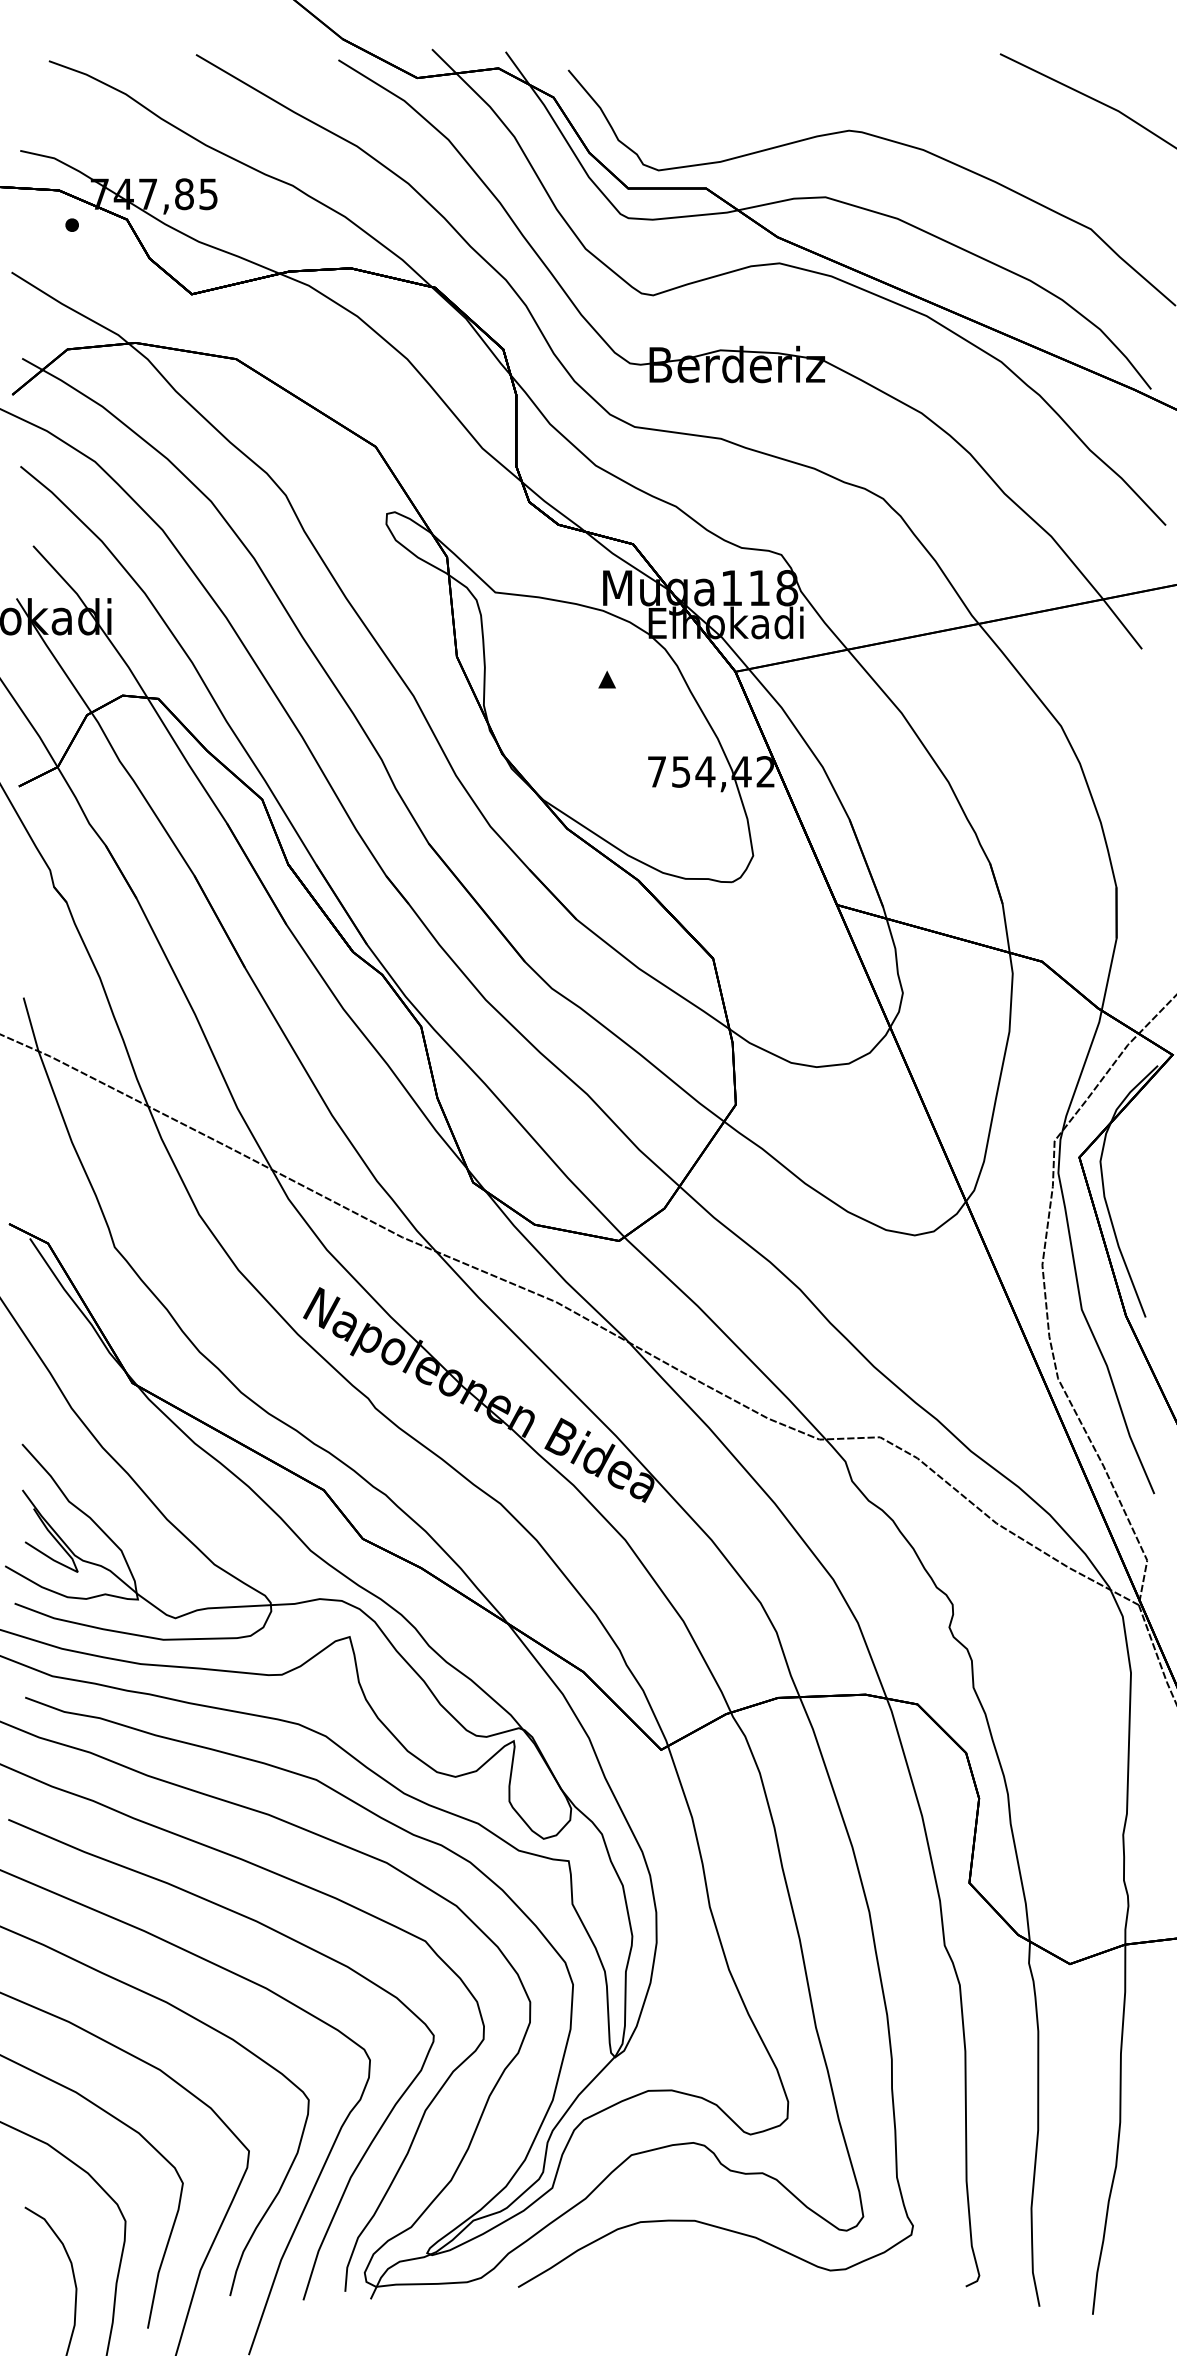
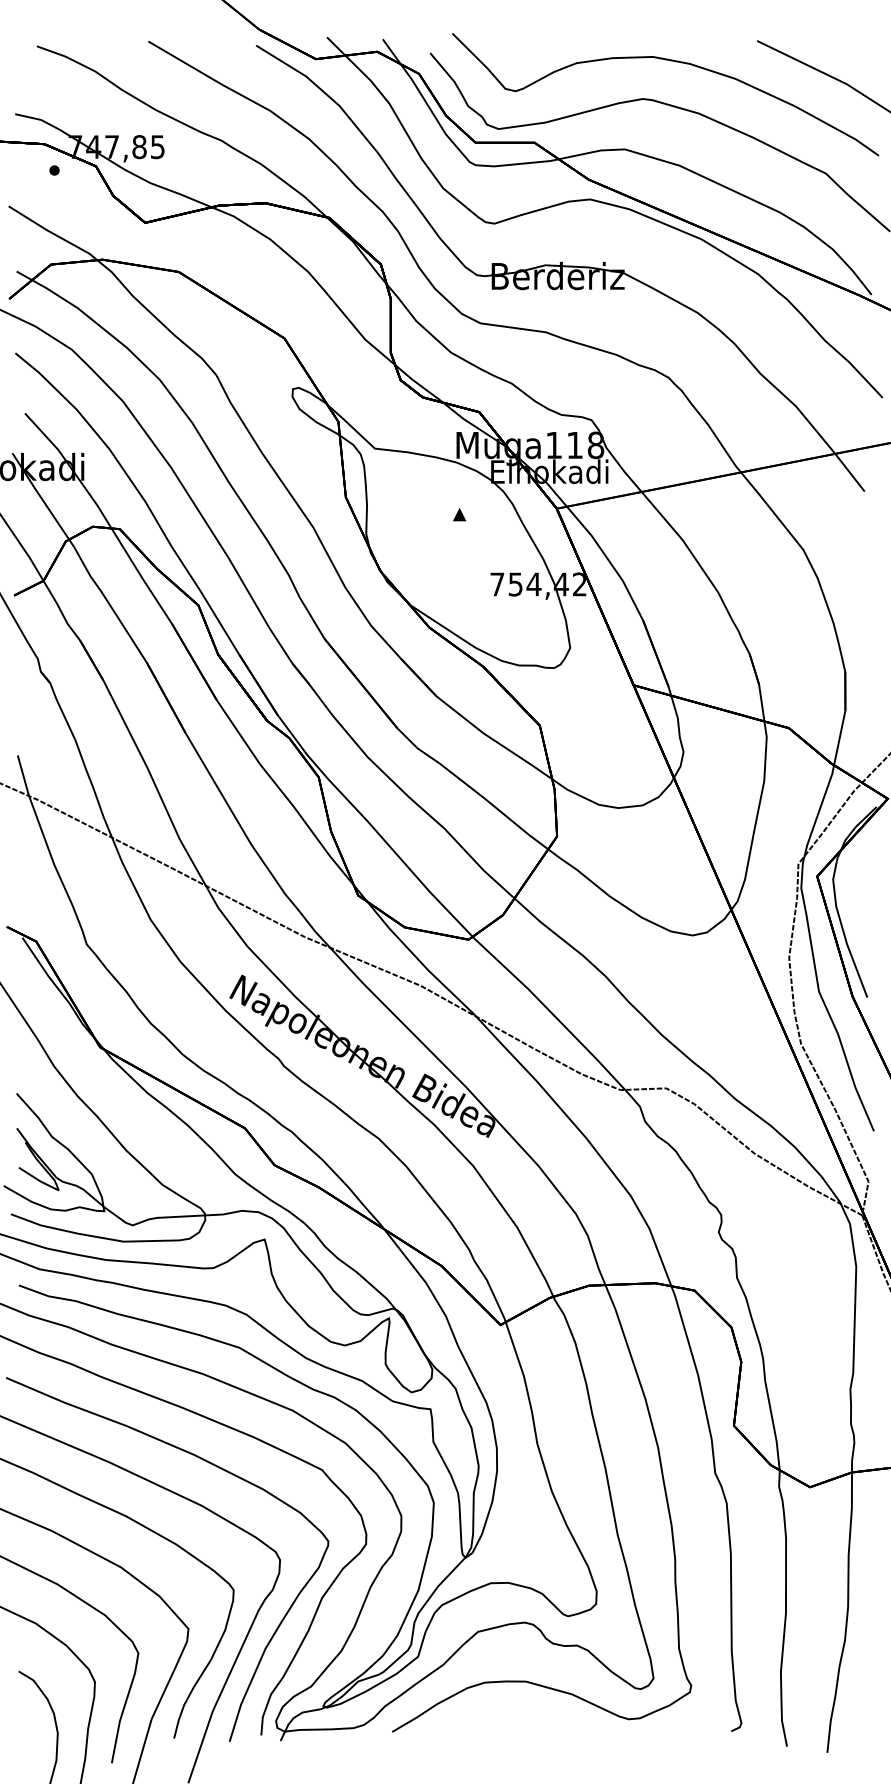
curve: (889, 81) -> (673, 61), added

